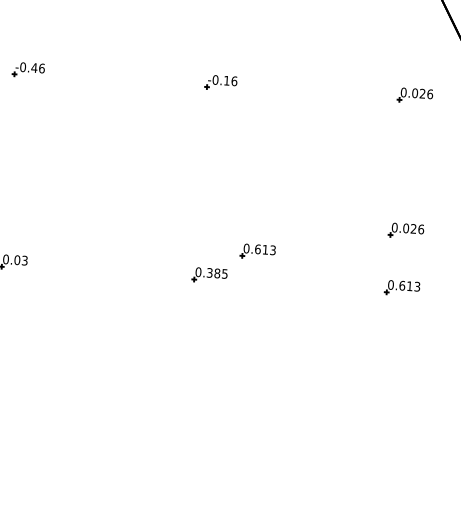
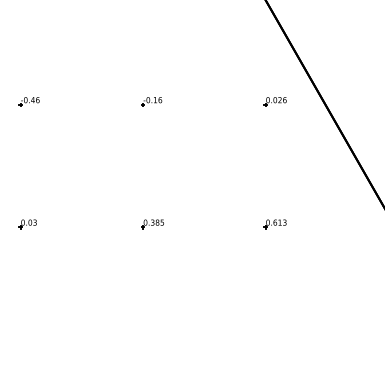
part: (404, 230) -> (274, 187), removed
part: (256, 252) -> (181, 207), removed

